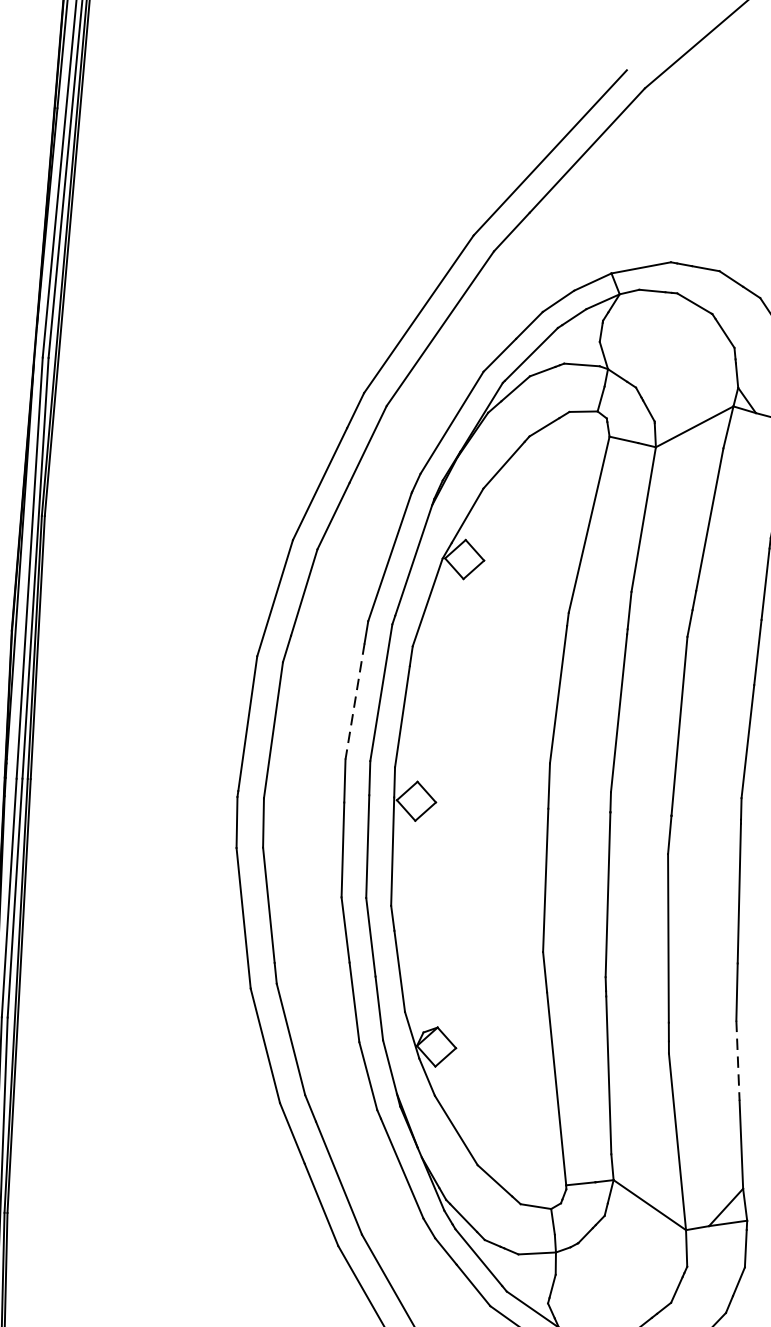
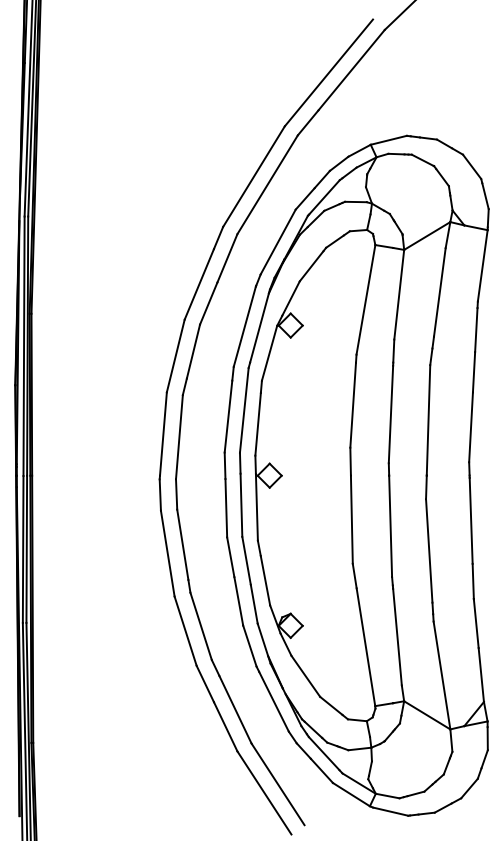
line: (354, 702) -> (228, 417), dashed -> solid
line: (738, 1060) -> (476, 623), dashed -> solid

